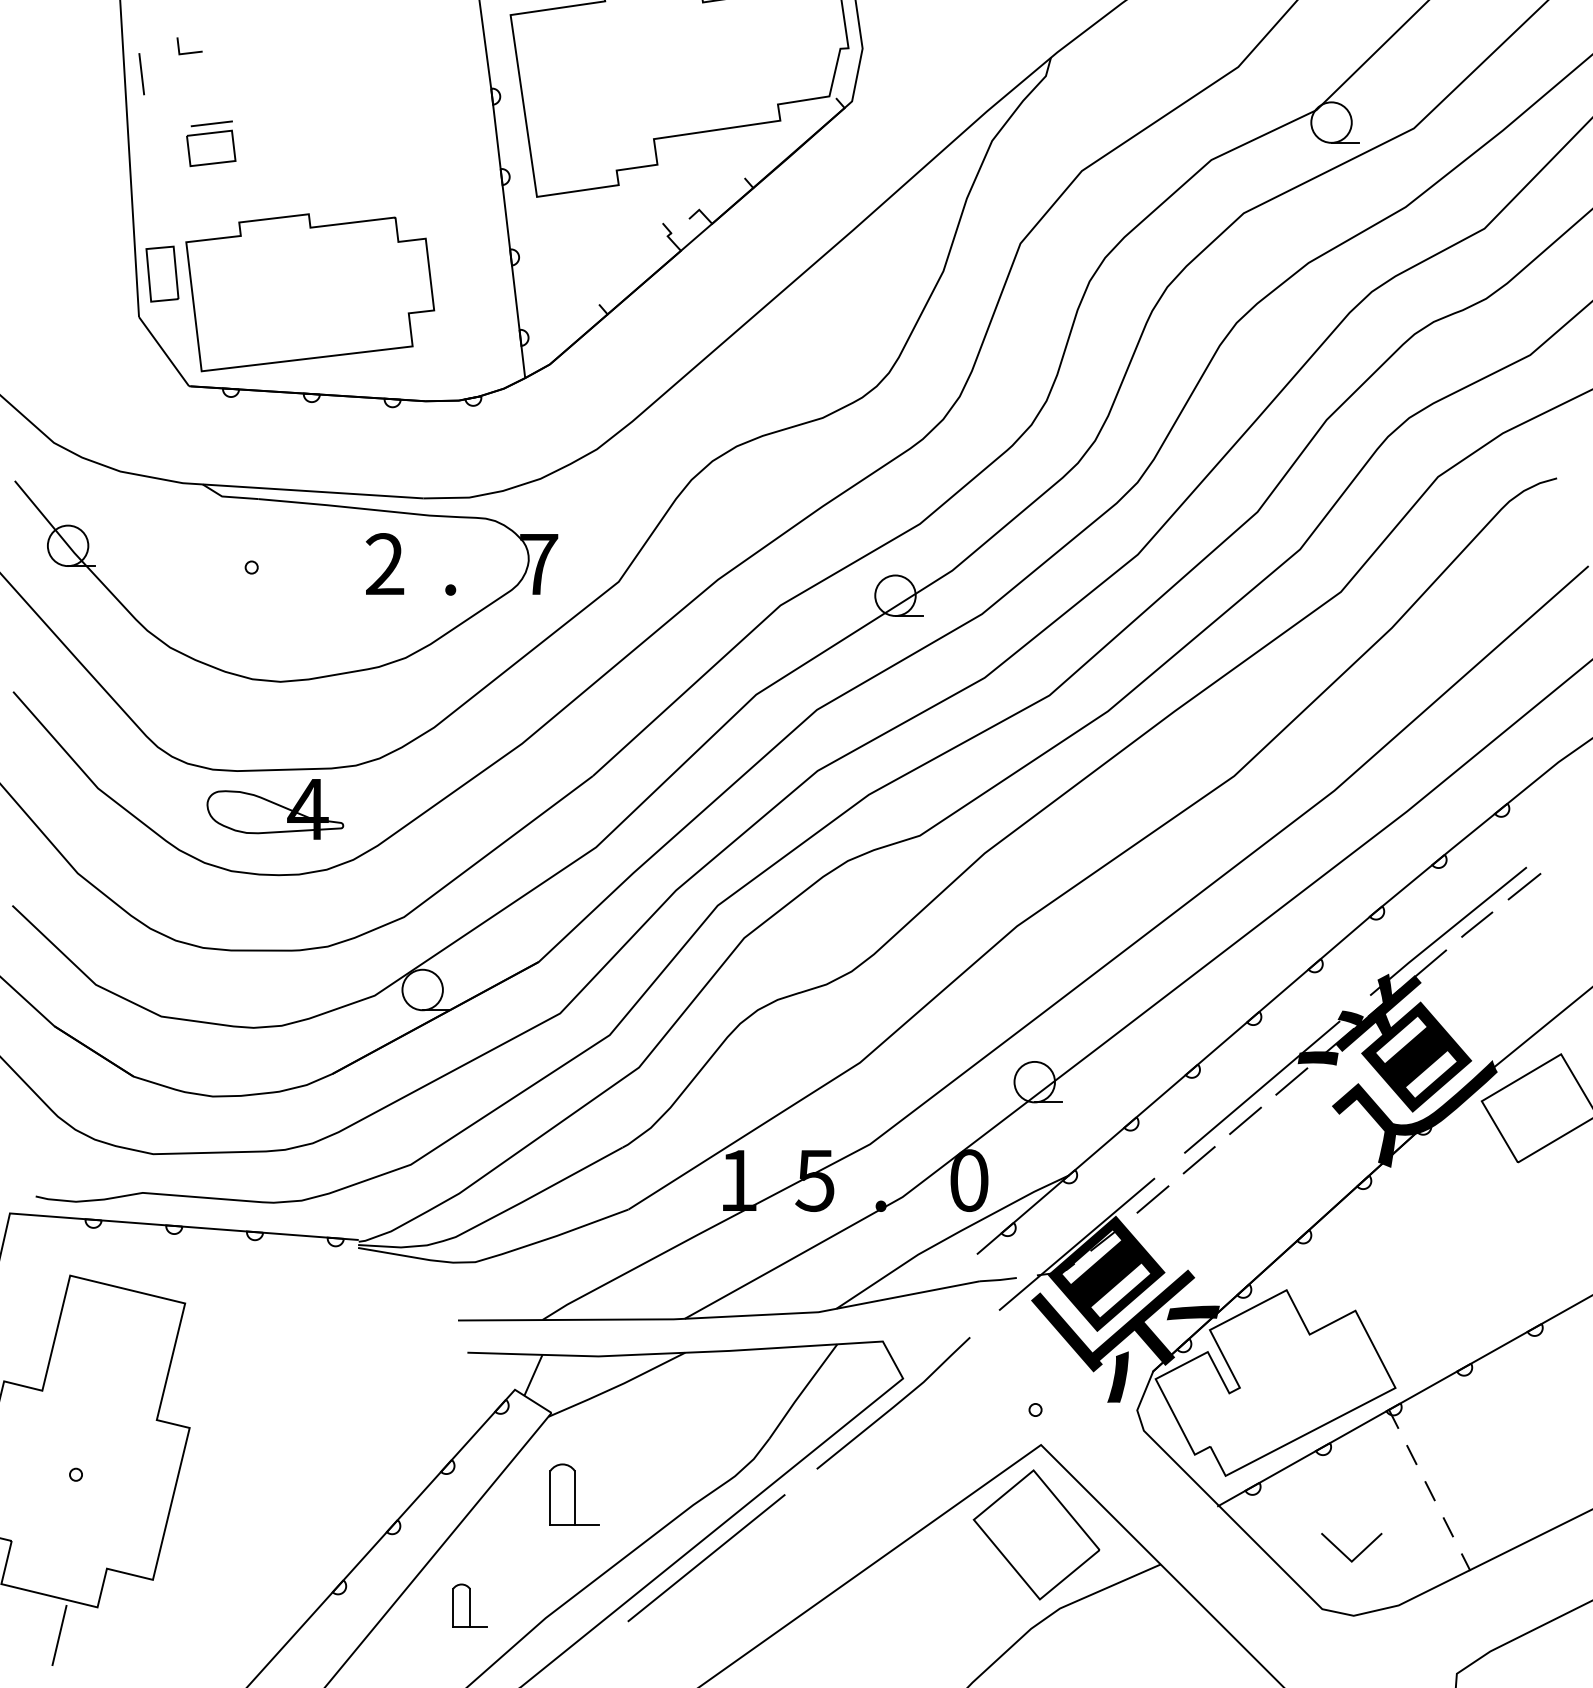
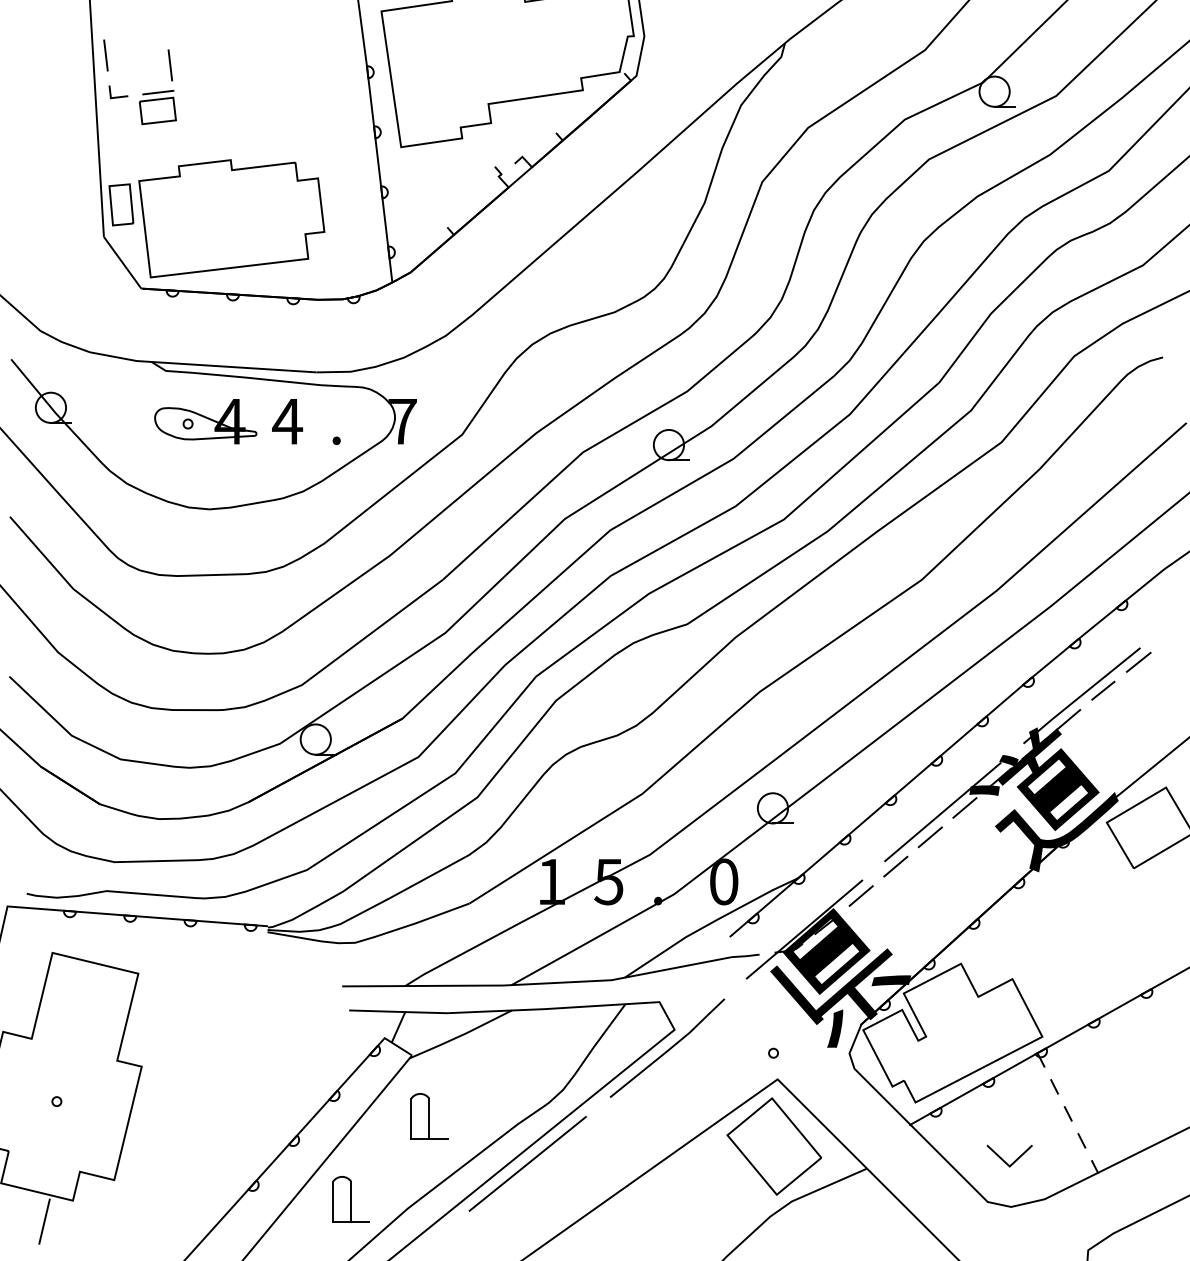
line: (192, 51) -> (120, 96), moved
line: (227, 87) -> (170, 65), added
text: (384, 563) -> (287, 420), 2 -> 4
part: (275, 809) -> (205, 421), moved
part: (469, 1605) -> (350, 1199), size x1.43

